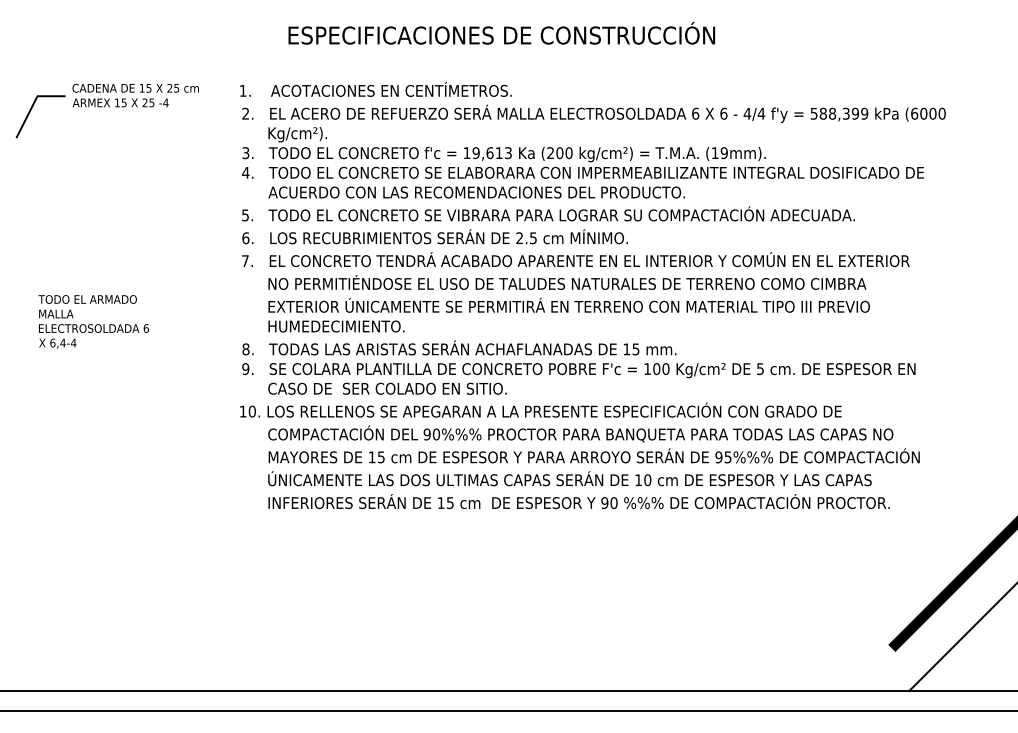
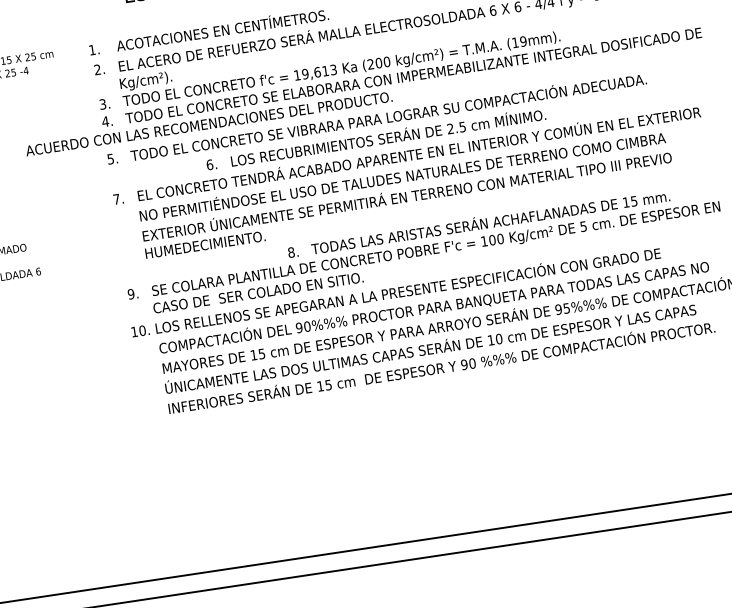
text: (476, 192) -> (208, 123), moved
text: (434, 236) -> (375, 138), moved
text: (459, 347) -> (478, 222), moved

